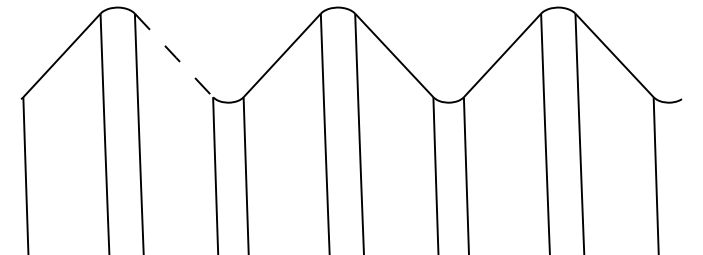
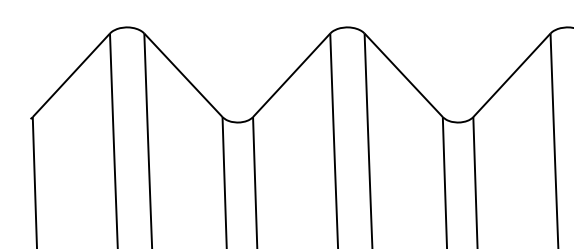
line: (174, 55) -> (183, 75), dashed -> solid

